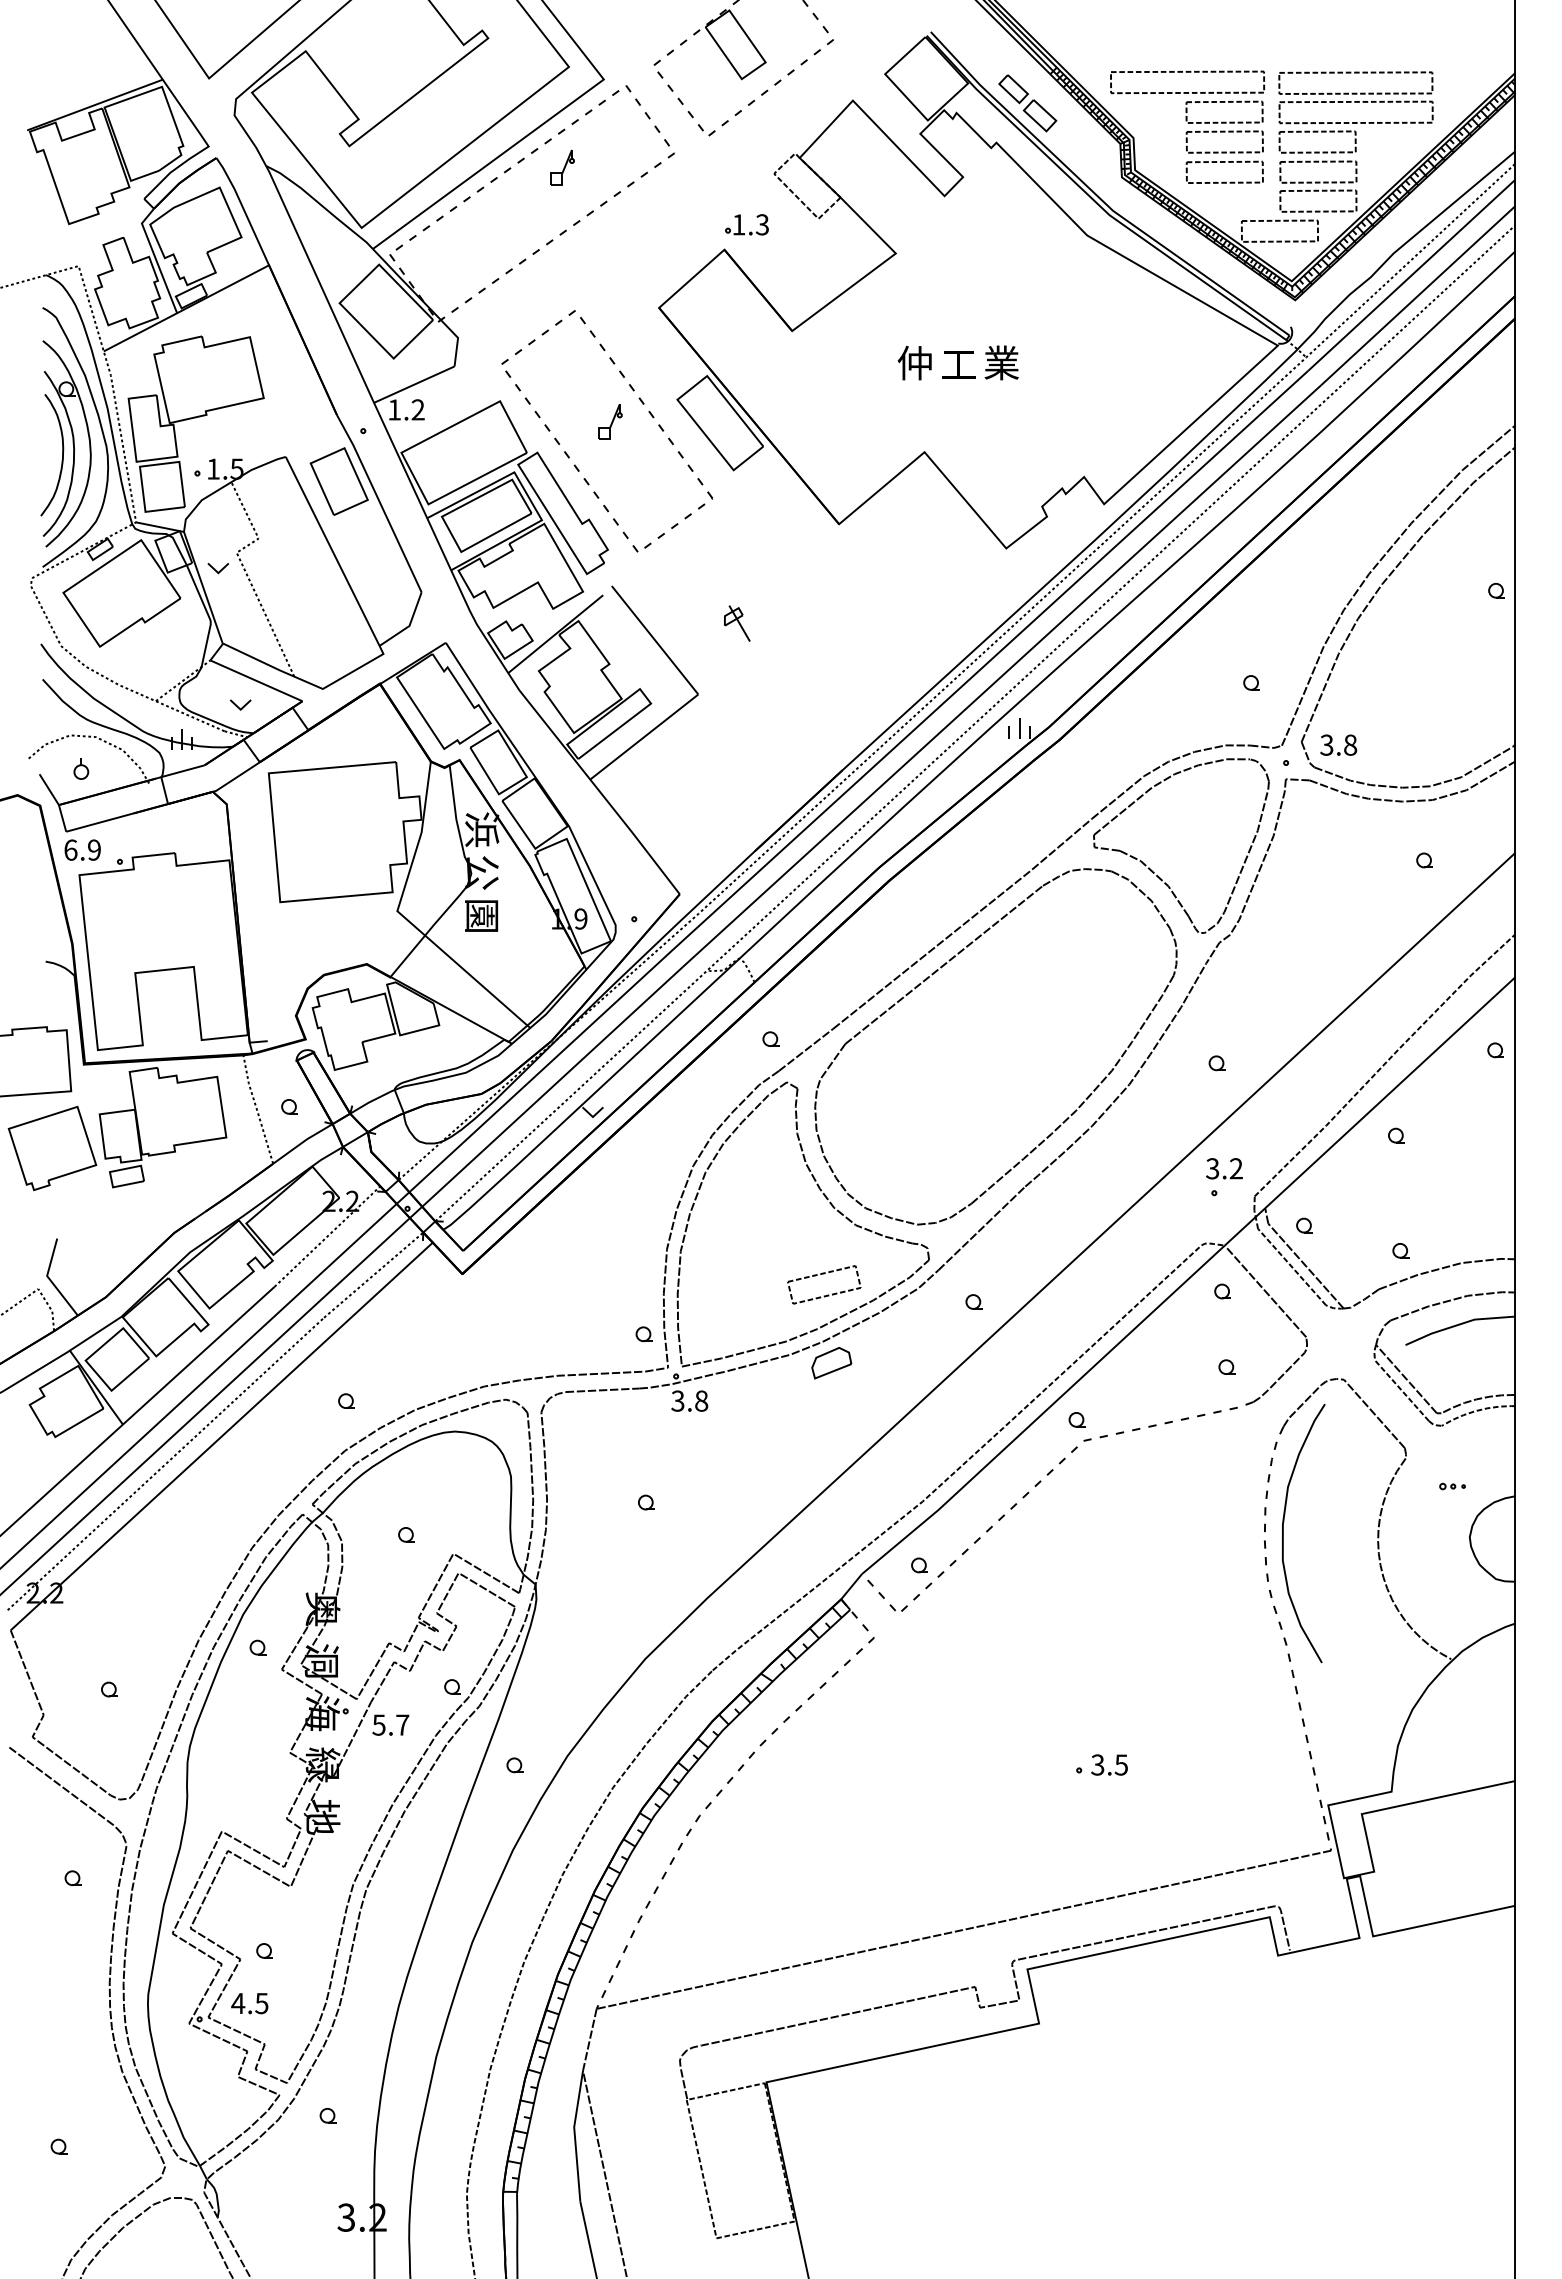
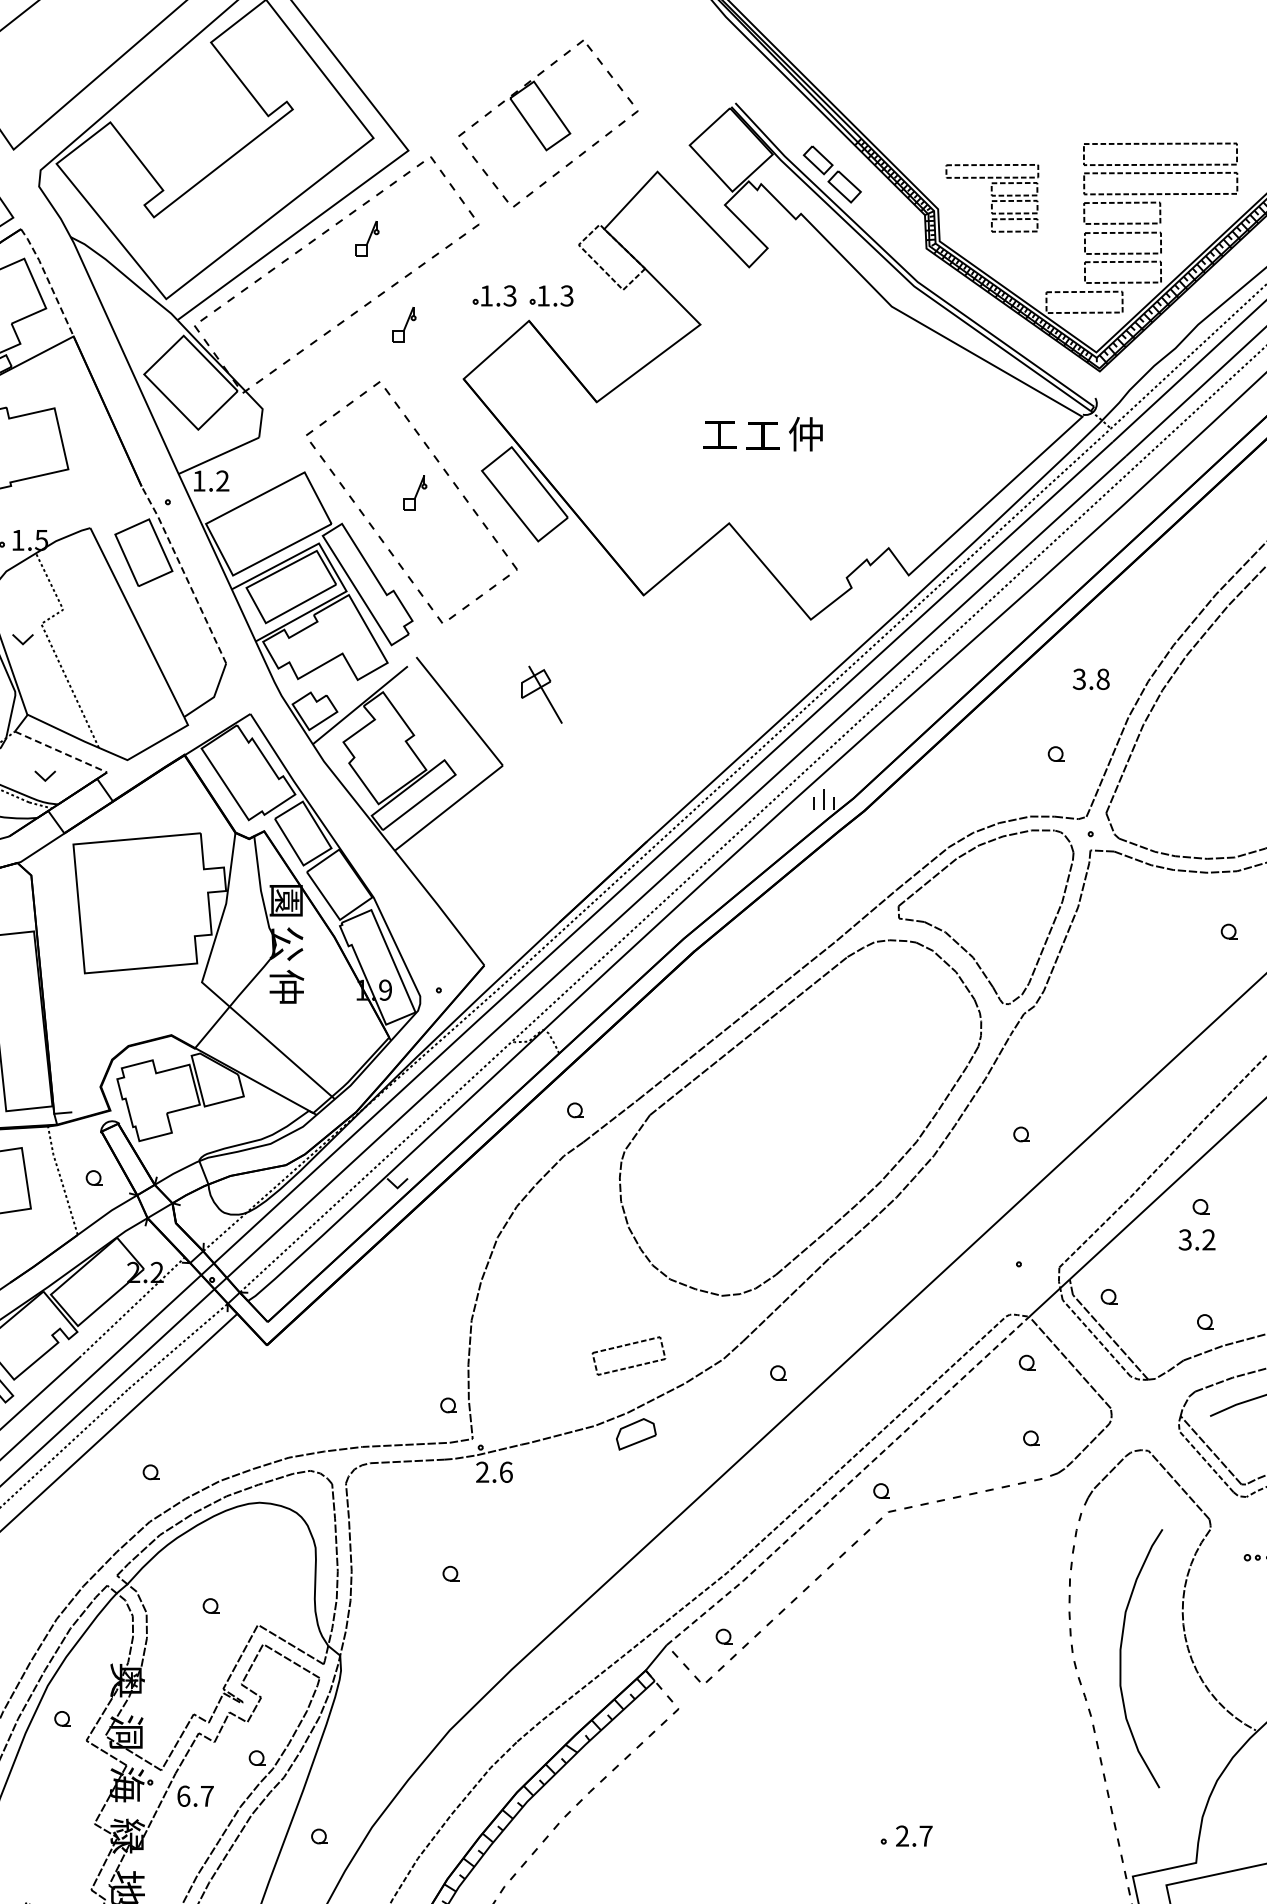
part: (1187, 126) -> (992, 197), size x0.6
line: (244, 210) -> (49, 281), solid -> dashed
part: (689, 224) -> (494, 295), added
part: (599, 253) -> (404, 324), added
text: (914, 362) -> (719, 433), 仲 -> 工
text: (1001, 362) -> (806, 433), 業 -> 仲
line: (380, 502) -> (185, 573), solid -> dashed
part: (737, 623) -> (542, 694), size x1.6
line: (256, 681) -> (61, 752), solid -> dashed
text: (1338, 744) -> (1091, 678), moved
text: (482, 829) -> (287, 900), 浜 -> 園
text: (482, 915) -> (287, 986), 園 -> 仲
text: (1224, 1168) -> (1197, 1239), moved
part: (831, 1206) -> (636, 1277), removed
text: (689, 1400) -> (494, 1471), 3.8 -> 2.6
line: (1044, 1411) -> (849, 1482), solid -> dashed
curve: (1283, 1533) -> (1121, 1658), moved
text: (378, 1724) -> (183, 1795), 5.7 -> 6.7
text: (1109, 1764) -> (914, 1835), 3.5 -> 2.7

